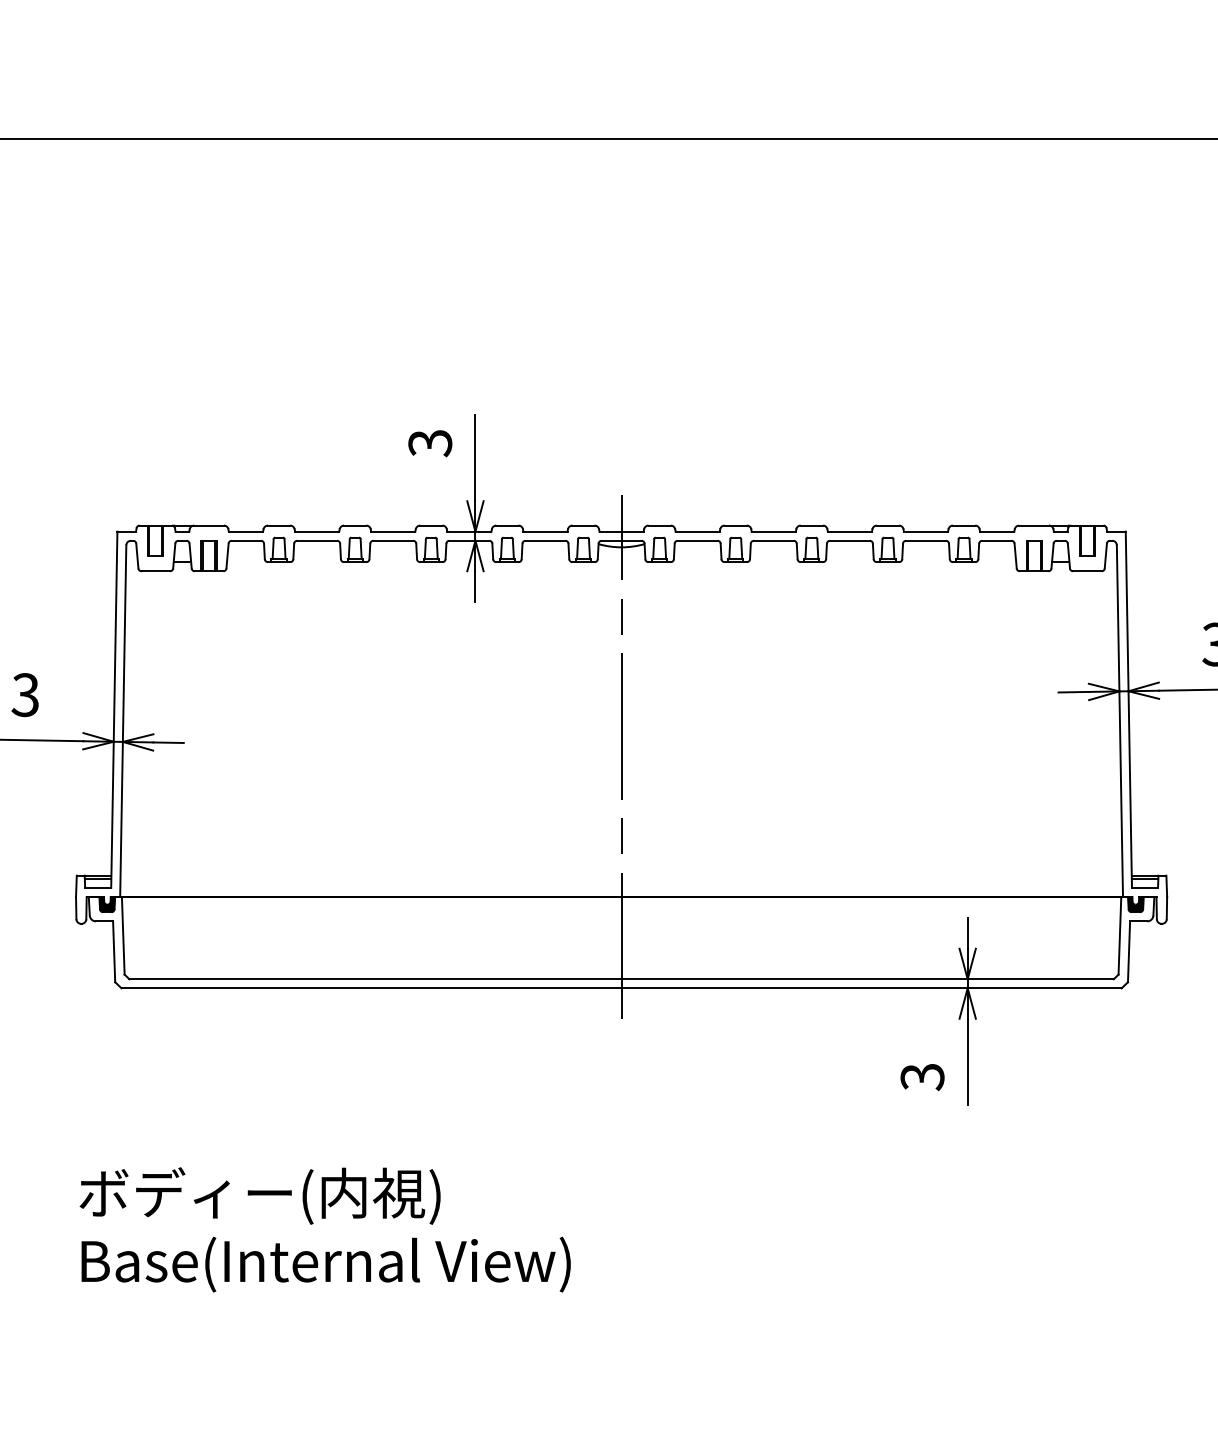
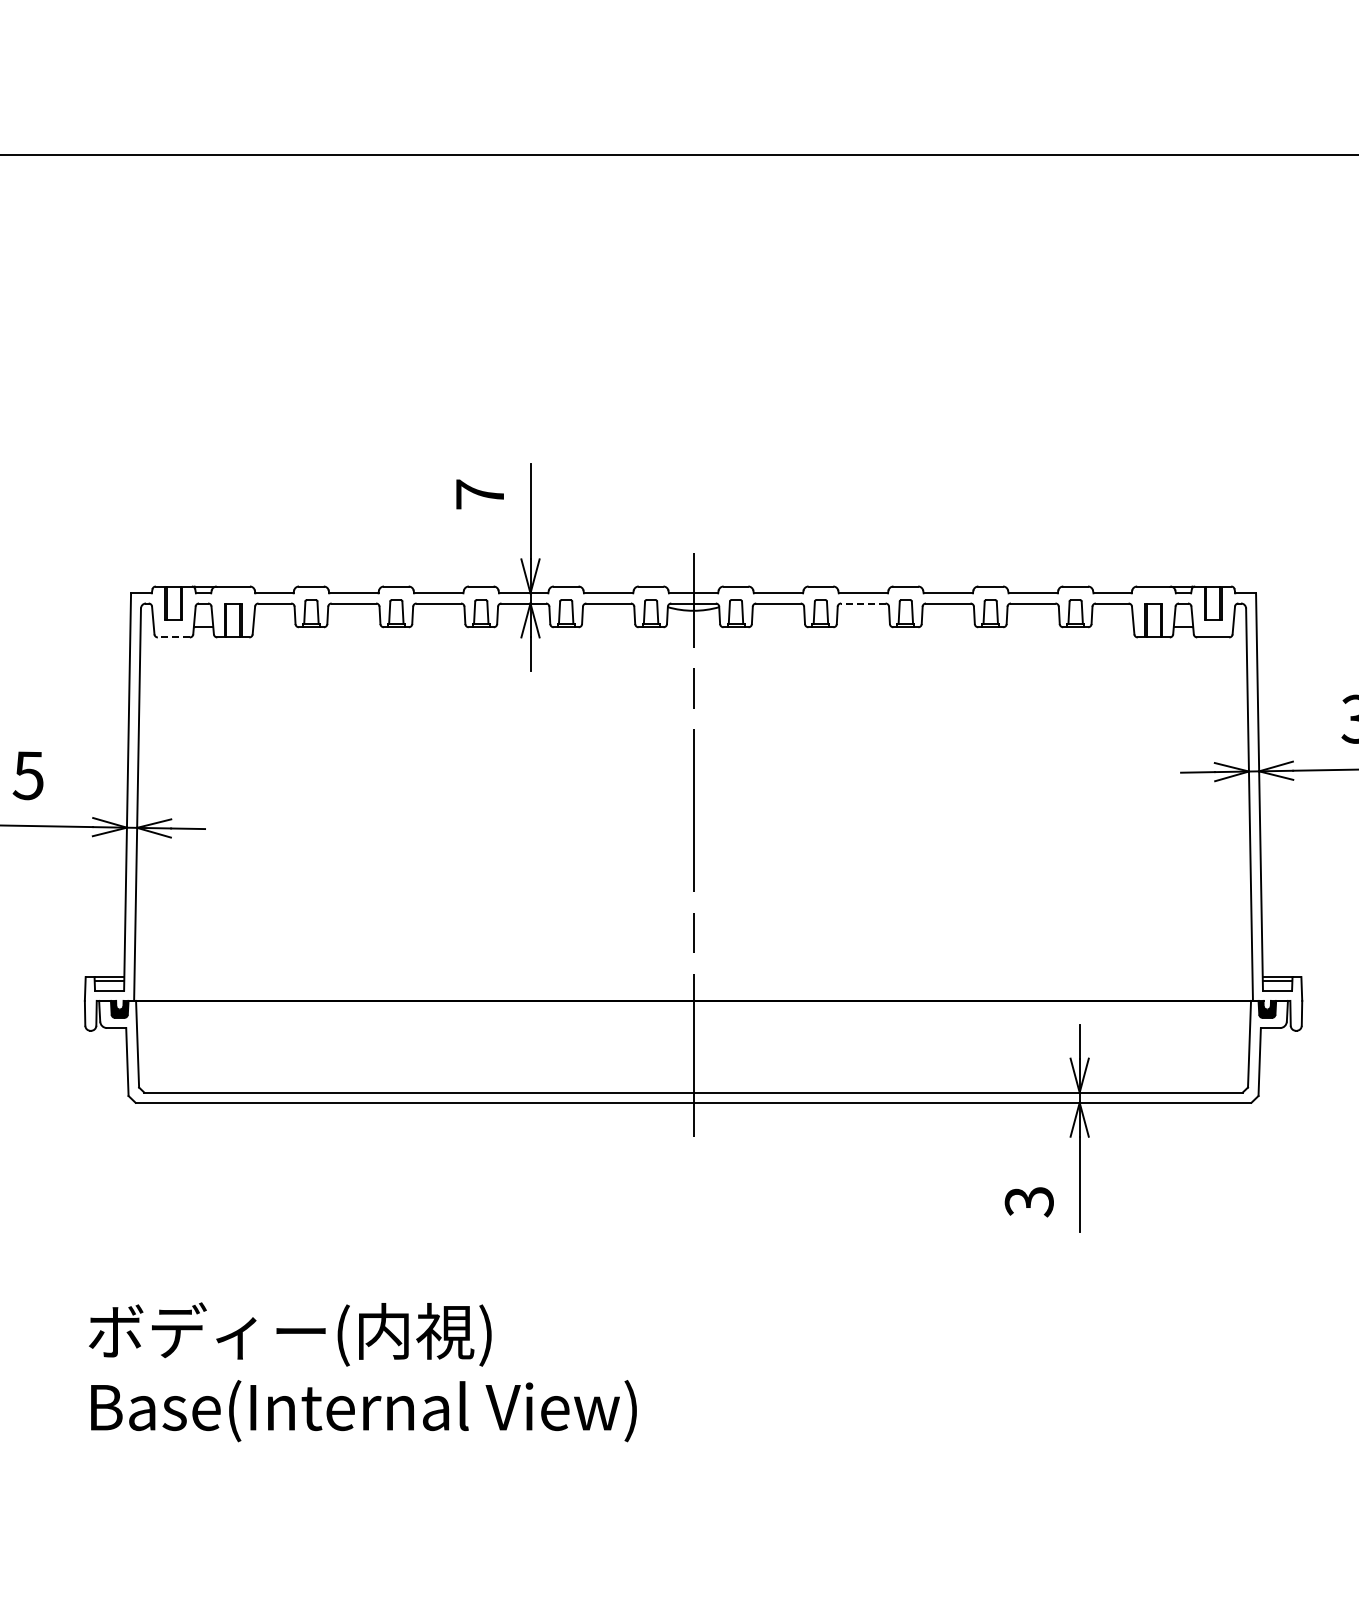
text: (429, 443) -> (479, 494), 3 -> 7
line: (773, 540) -> (862, 603), solid -> dashed
line: (155, 571) -> (173, 637), solid -> dashed
text: (24, 694) -> (27, 775), 3 -> 5

